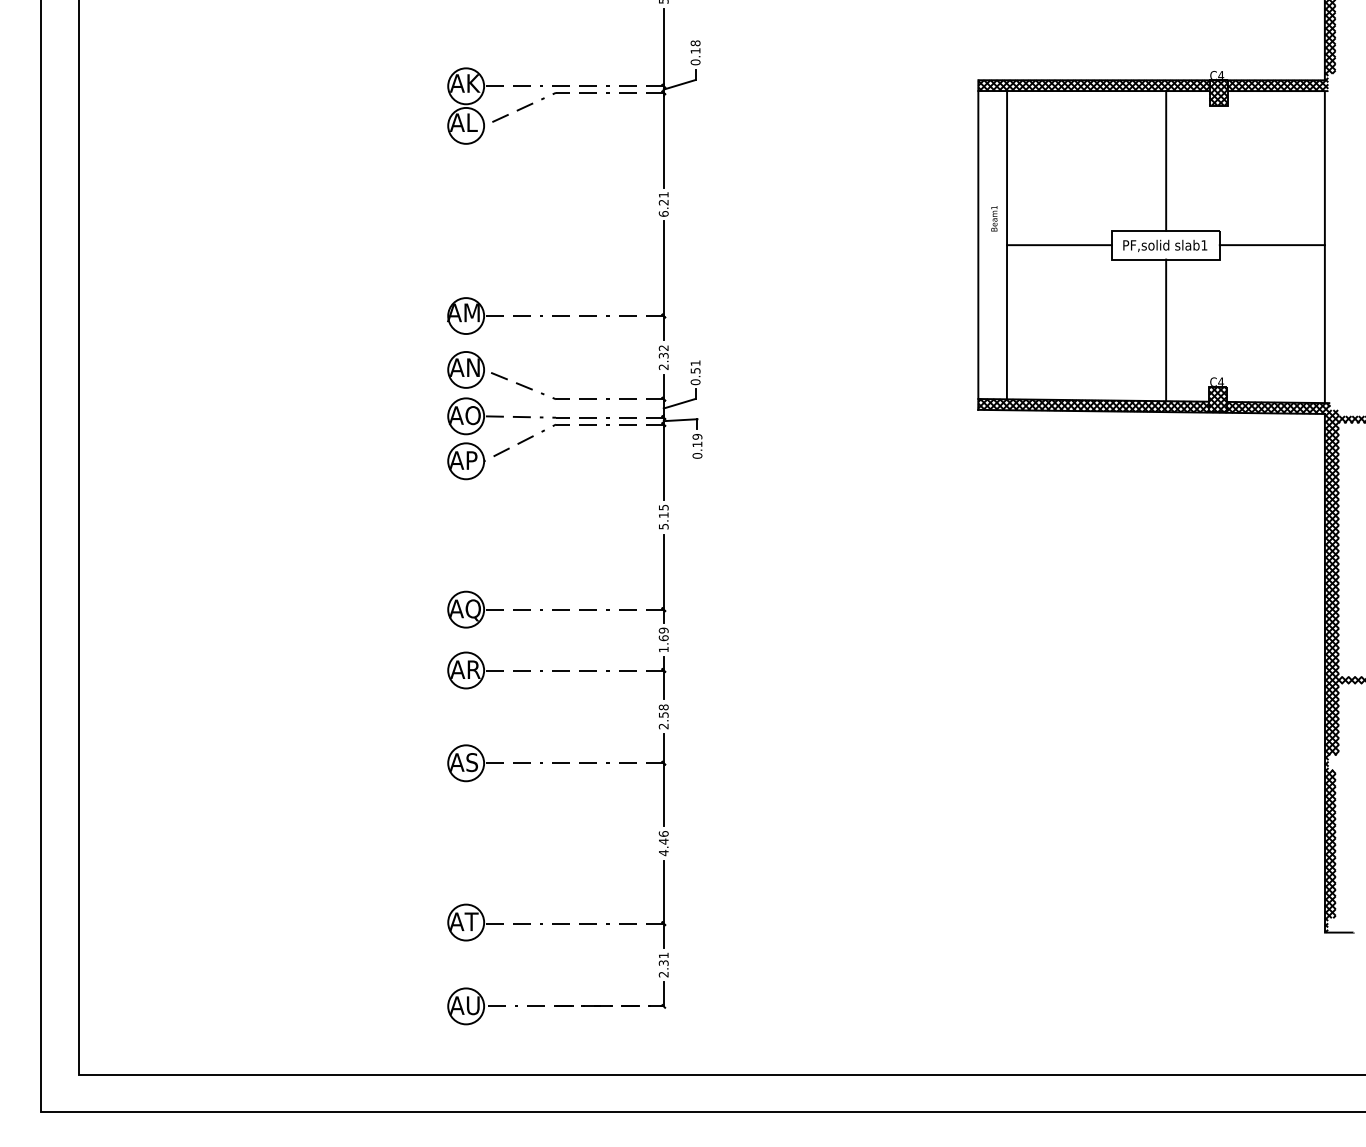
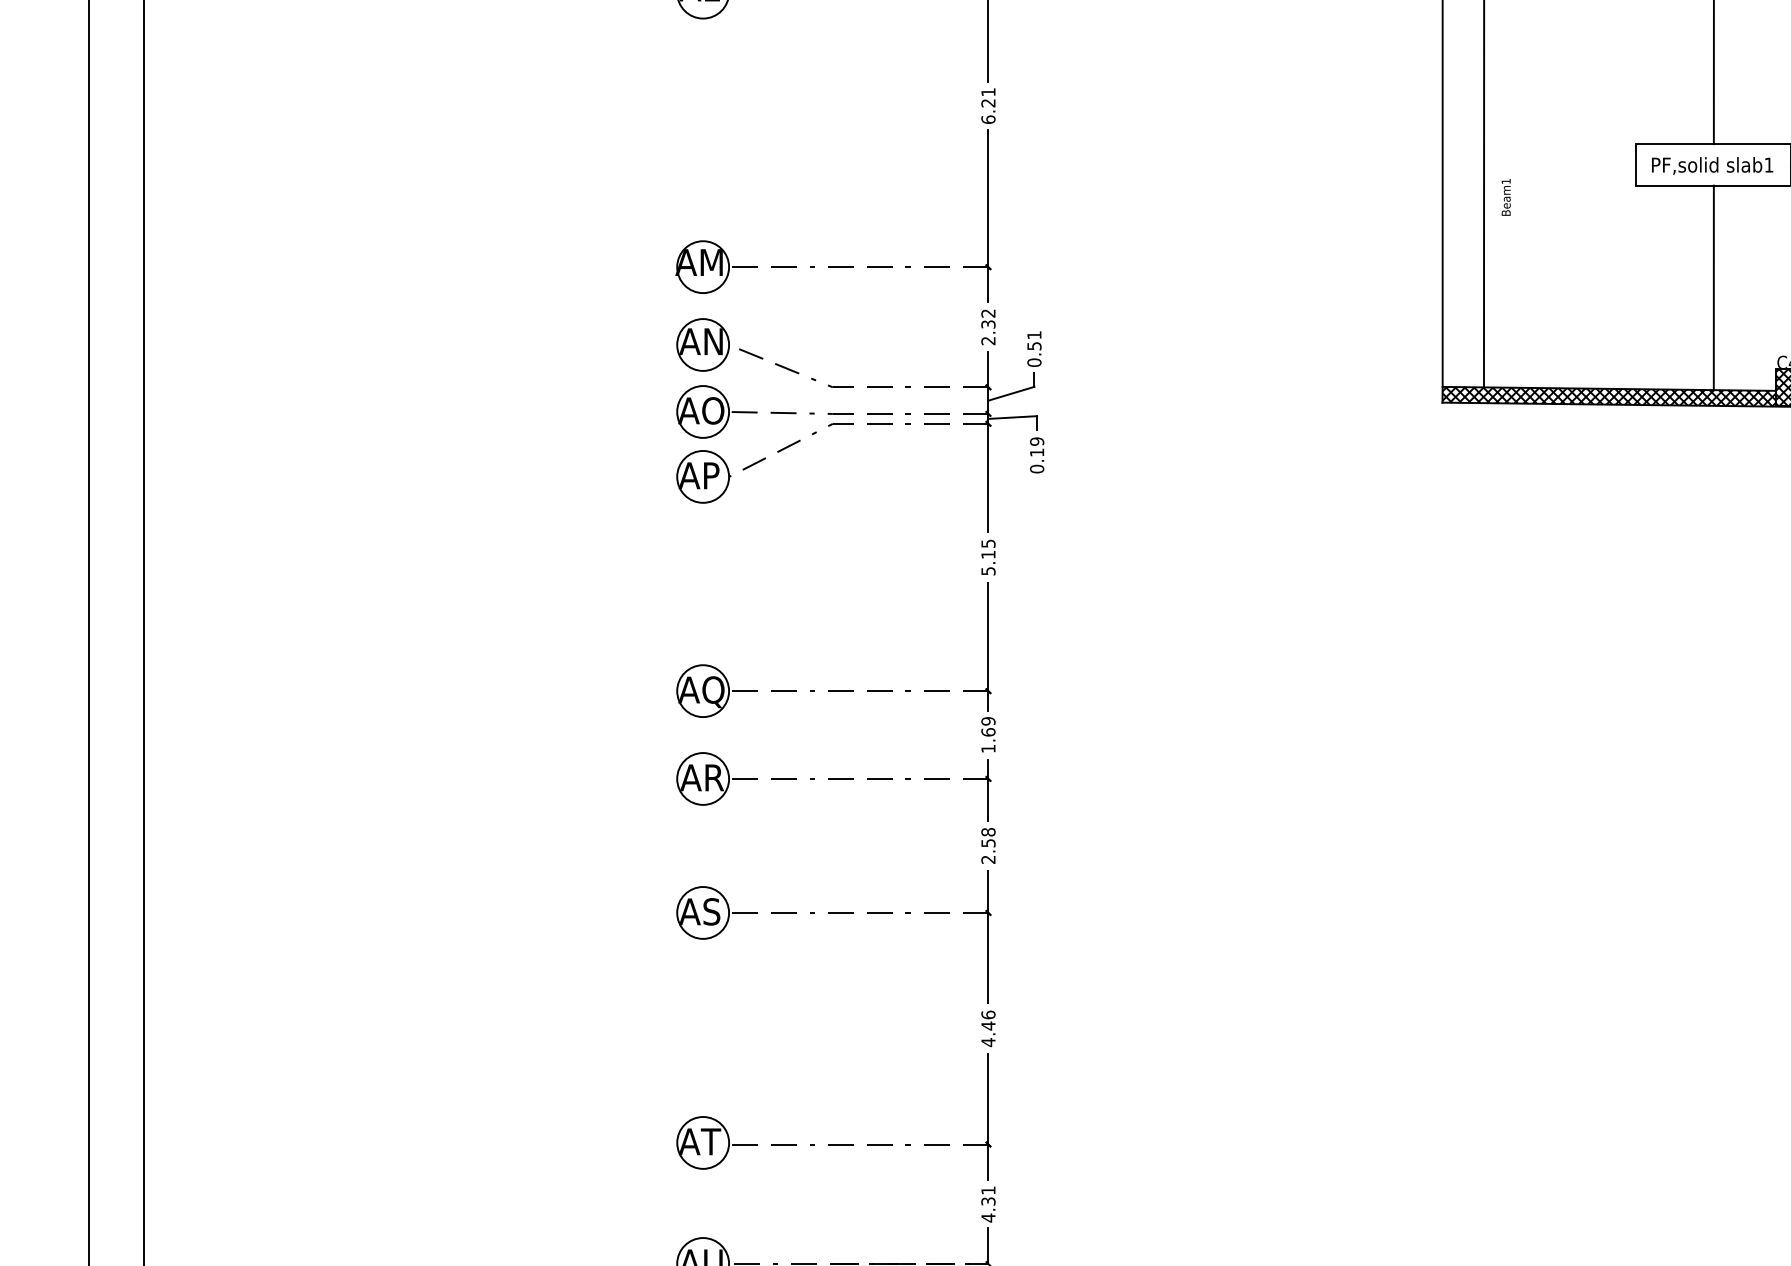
text: (994, 218) -> (1506, 197), moved
line: (1059, 245) -> (1559, 165), removed
text: (663, 974) -> (988, 1217), 2.31 -> 4.31

